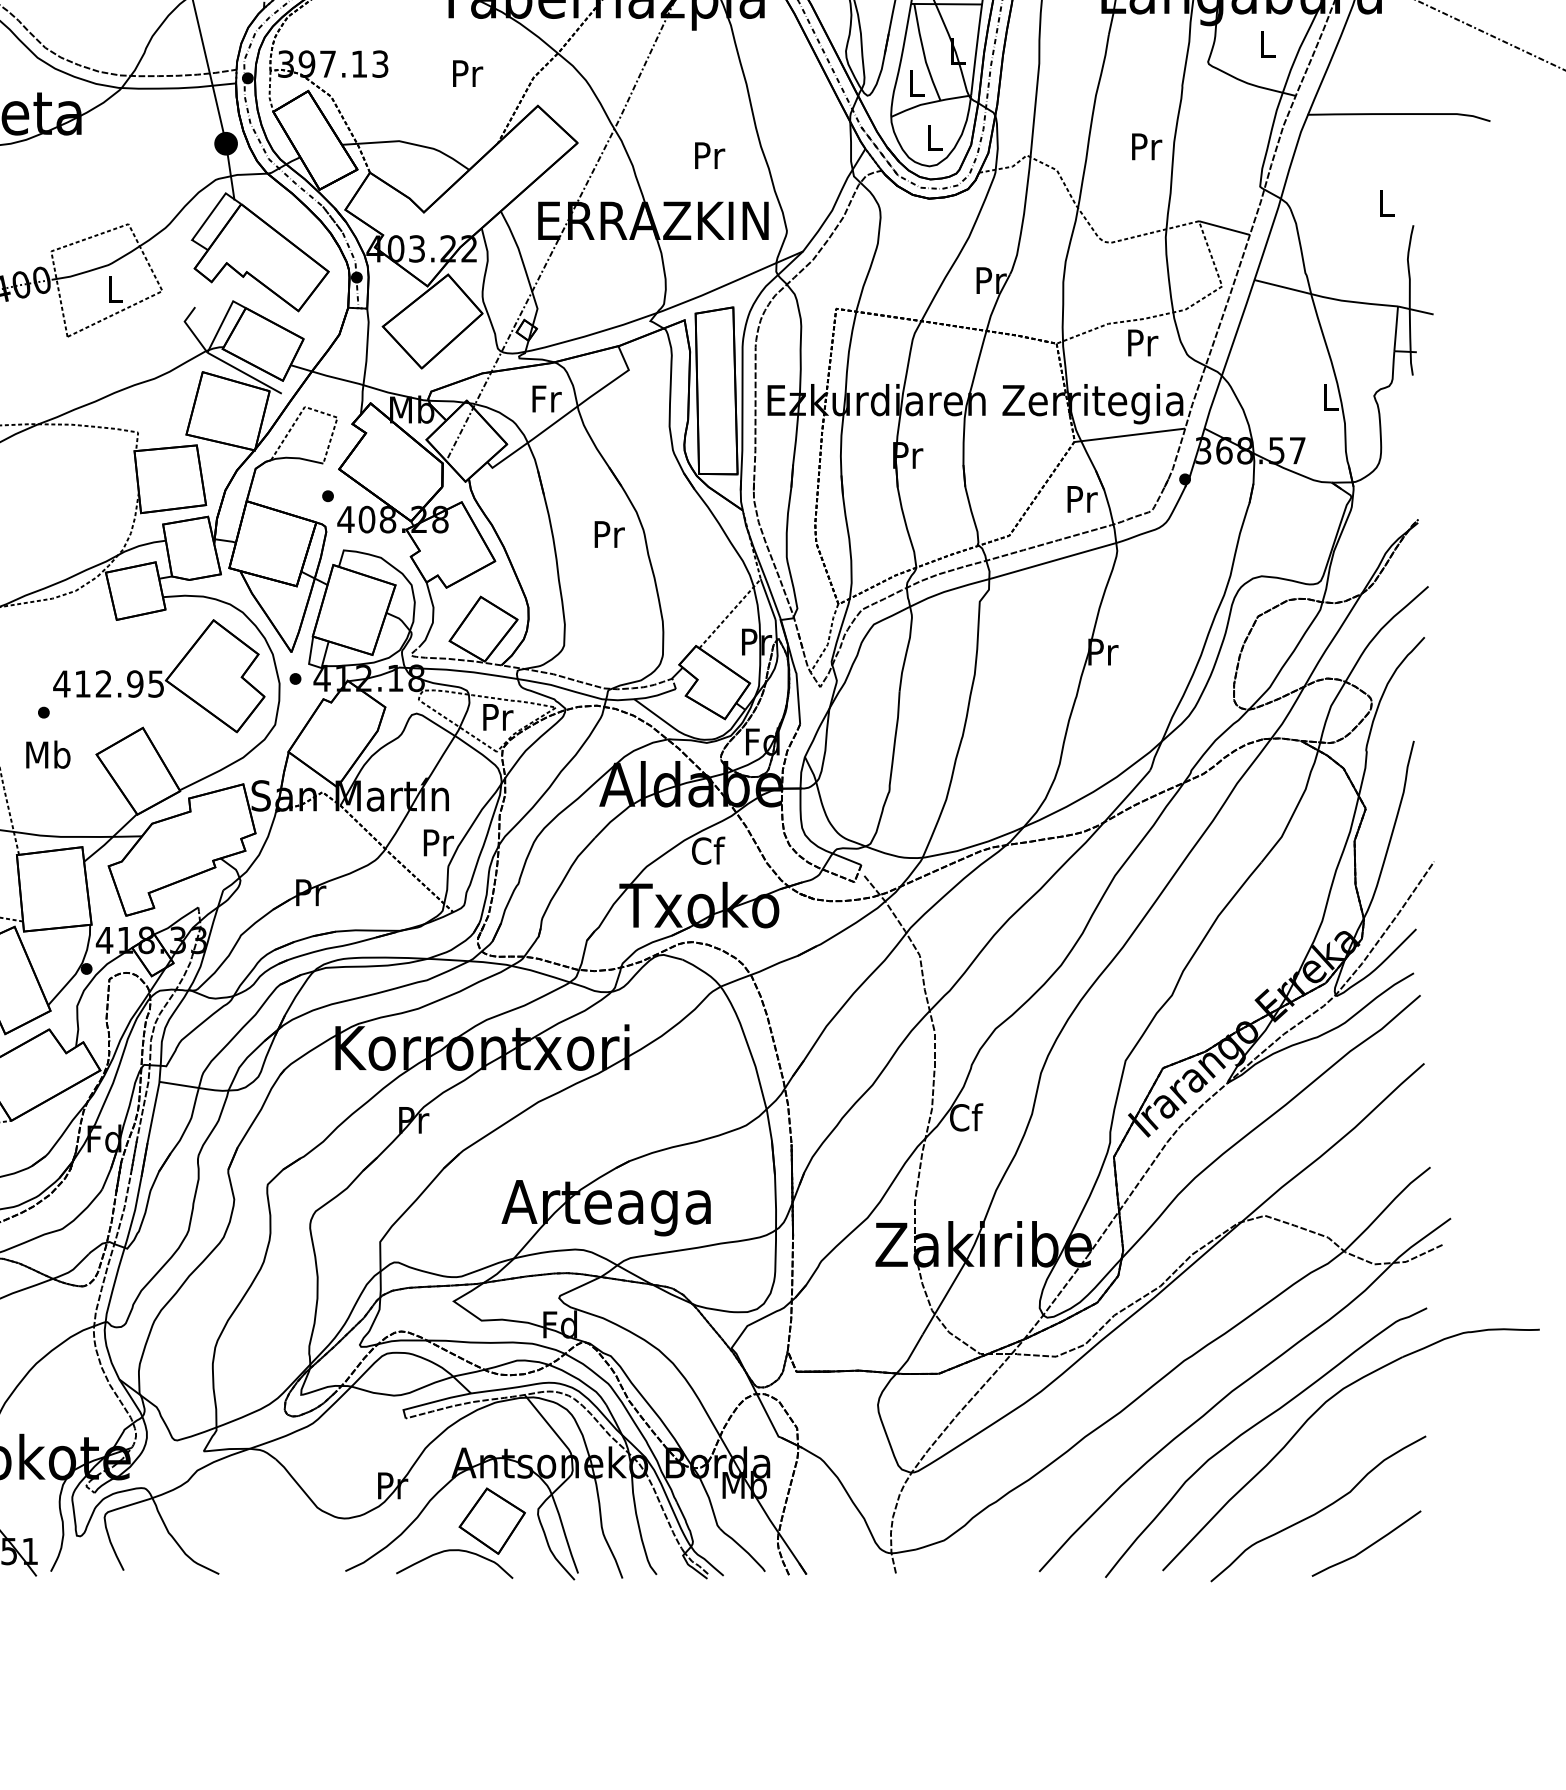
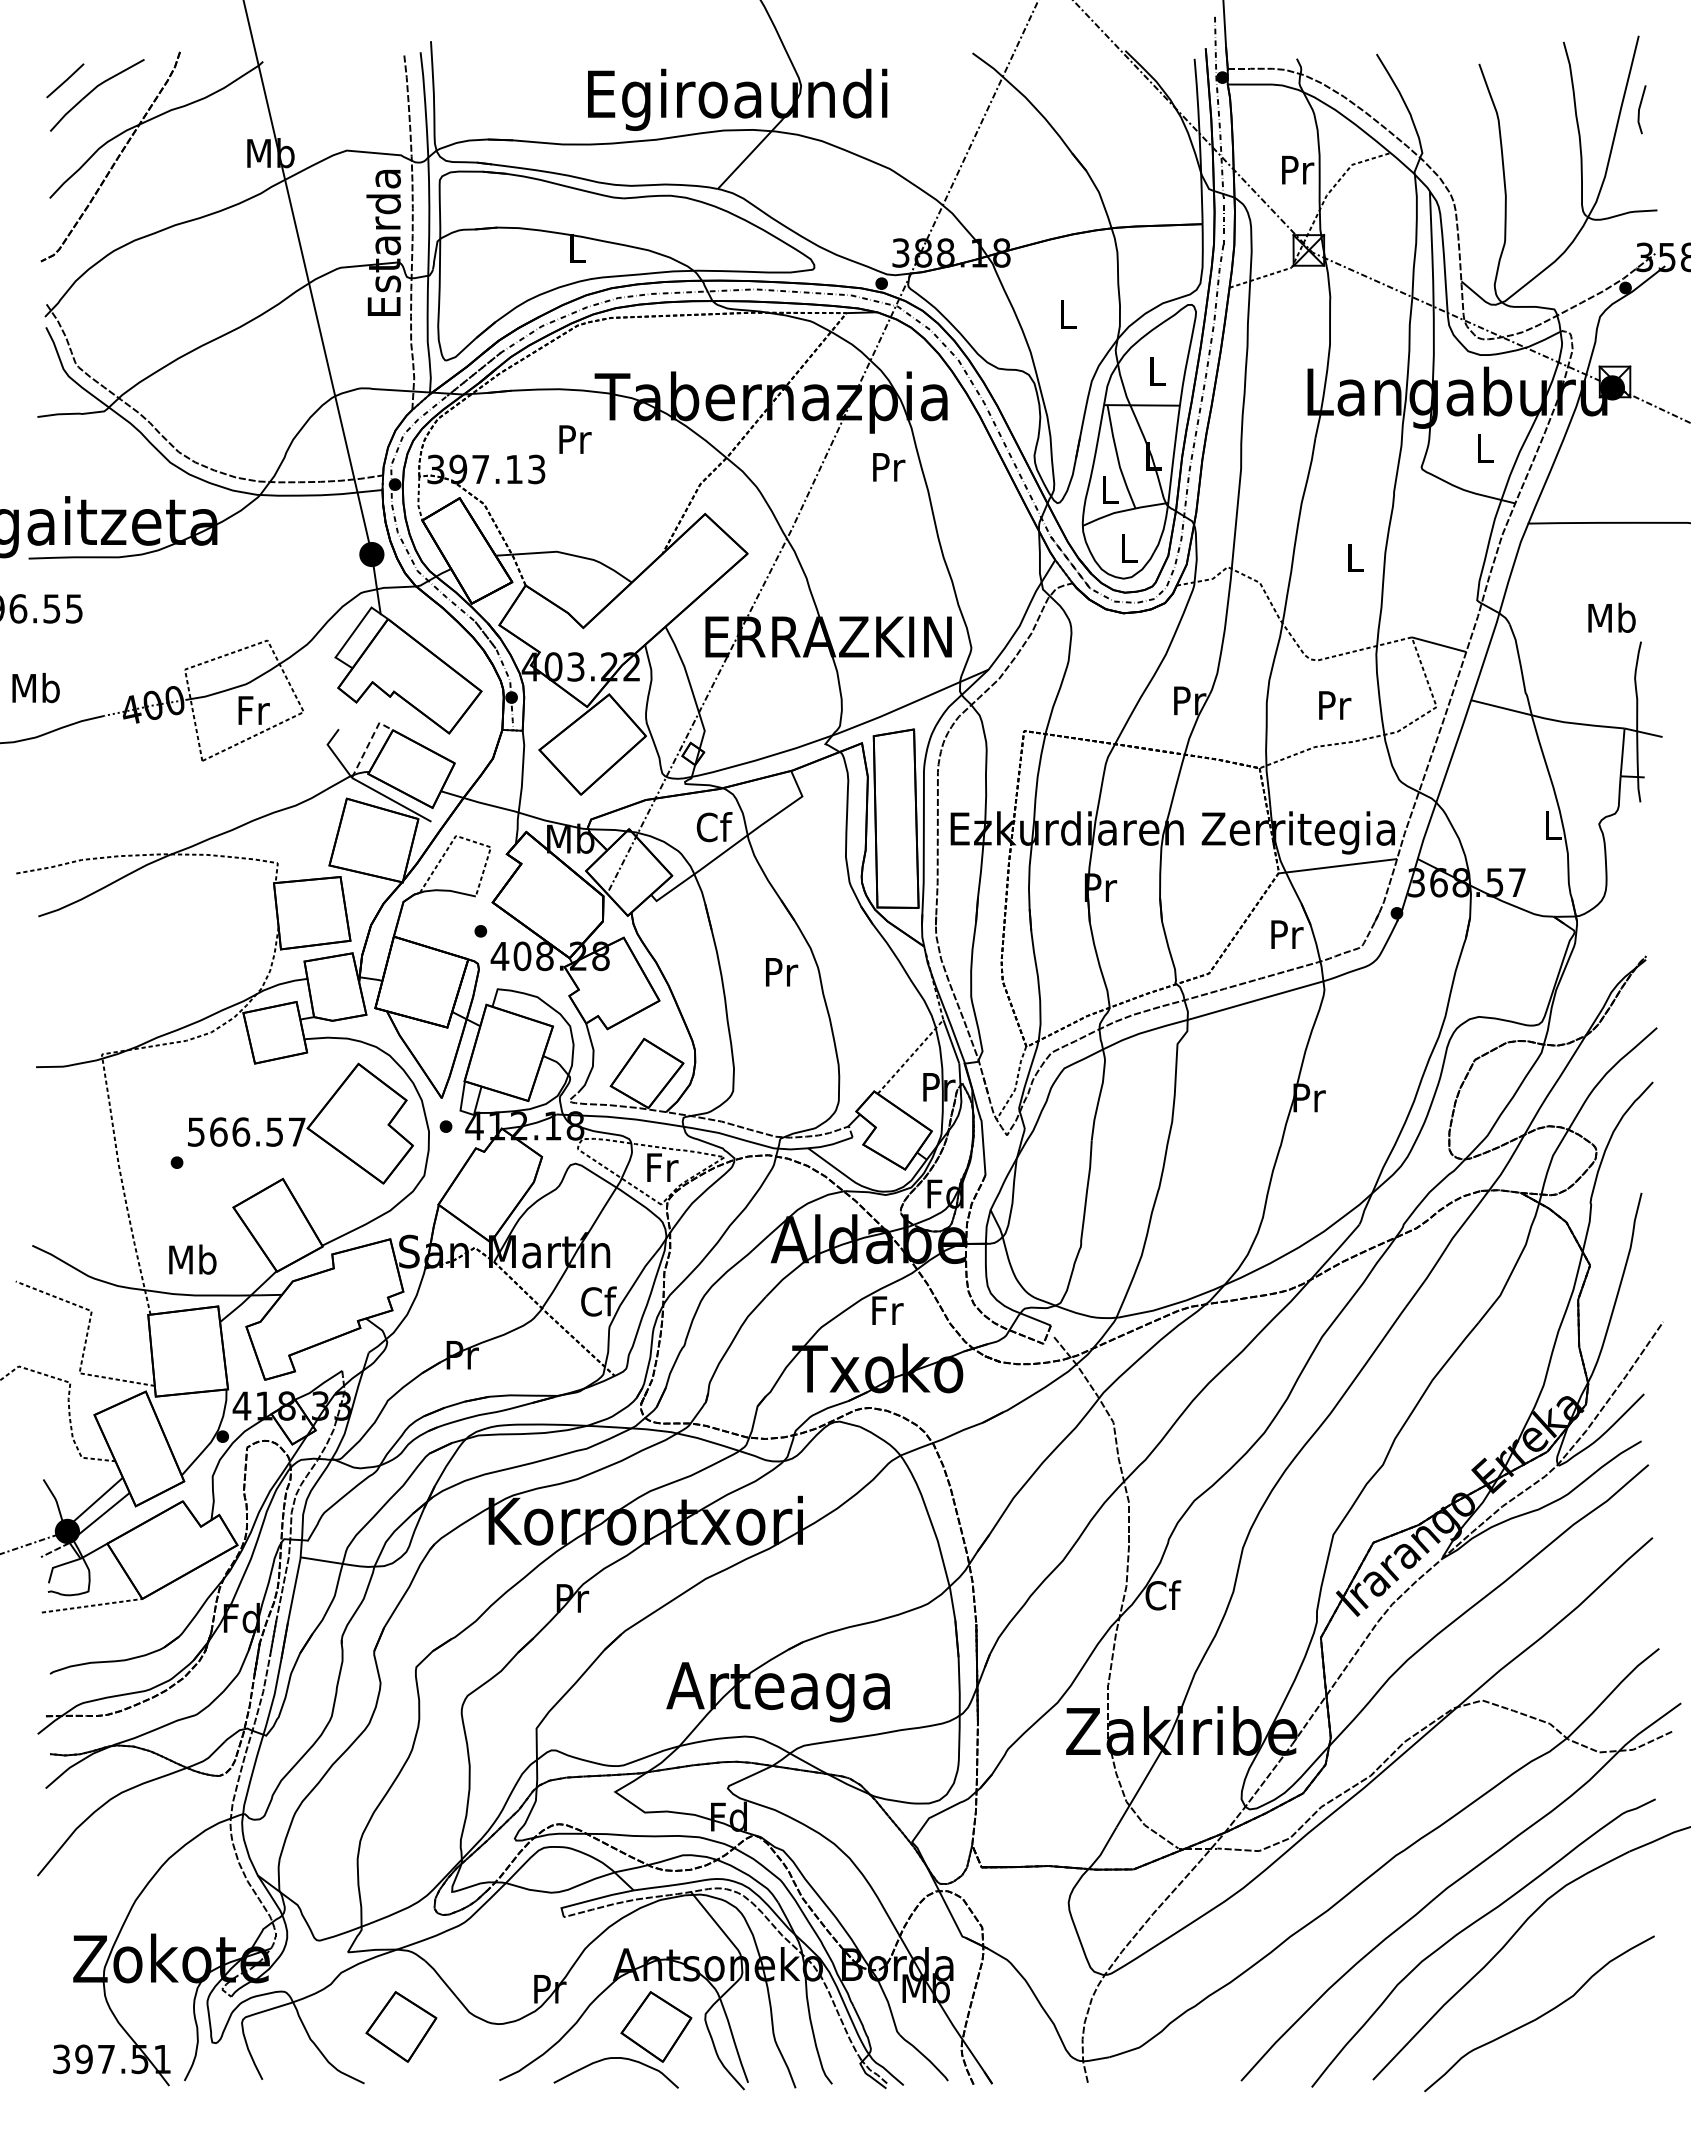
text: (468, 73) -> (575, 439), moved
text: (1147, 146) -> (1356, 557), Pr -> L
text: (710, 155) -> (889, 467), moved
text: (1385, 202) -> (1611, 617), L -> Mb
text: (115, 289) -> (253, 710), L -> Fr
line: (223, 319) -> (369, 742), solid -> dashed
text: (1143, 342) -> (1335, 705), moved
text: (546, 399) -> (714, 827), Fr -> Cf
text: (108, 683) -> (246, 1131), 412.95 -> 566.57
text: (497, 717) -> (662, 1167), Pr -> Fr
text: (48, 754) -> (192, 1259), moved
text: (438, 842) -> (598, 1301), Pr -> Cf
text: (708, 850) -> (887, 1310), Cf -> Fr
part: (253, 1520) -> (401, 2026), added
curve: (1367, 1546) -> (1591, 2054), removed

